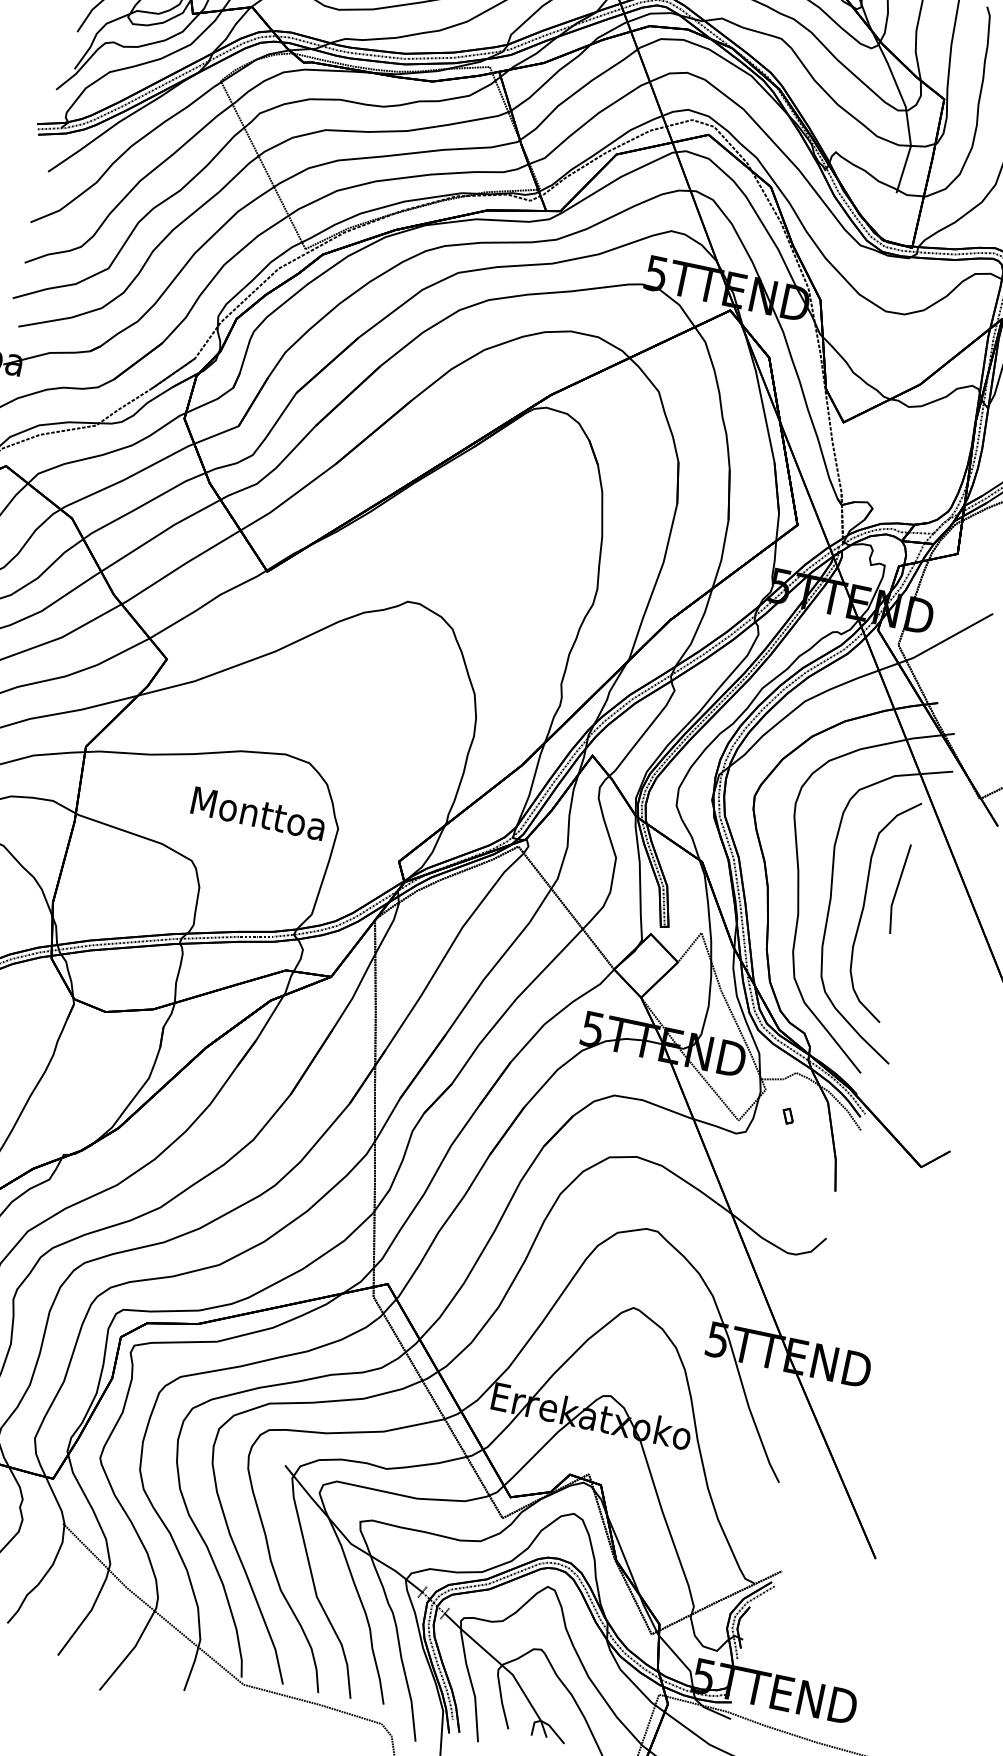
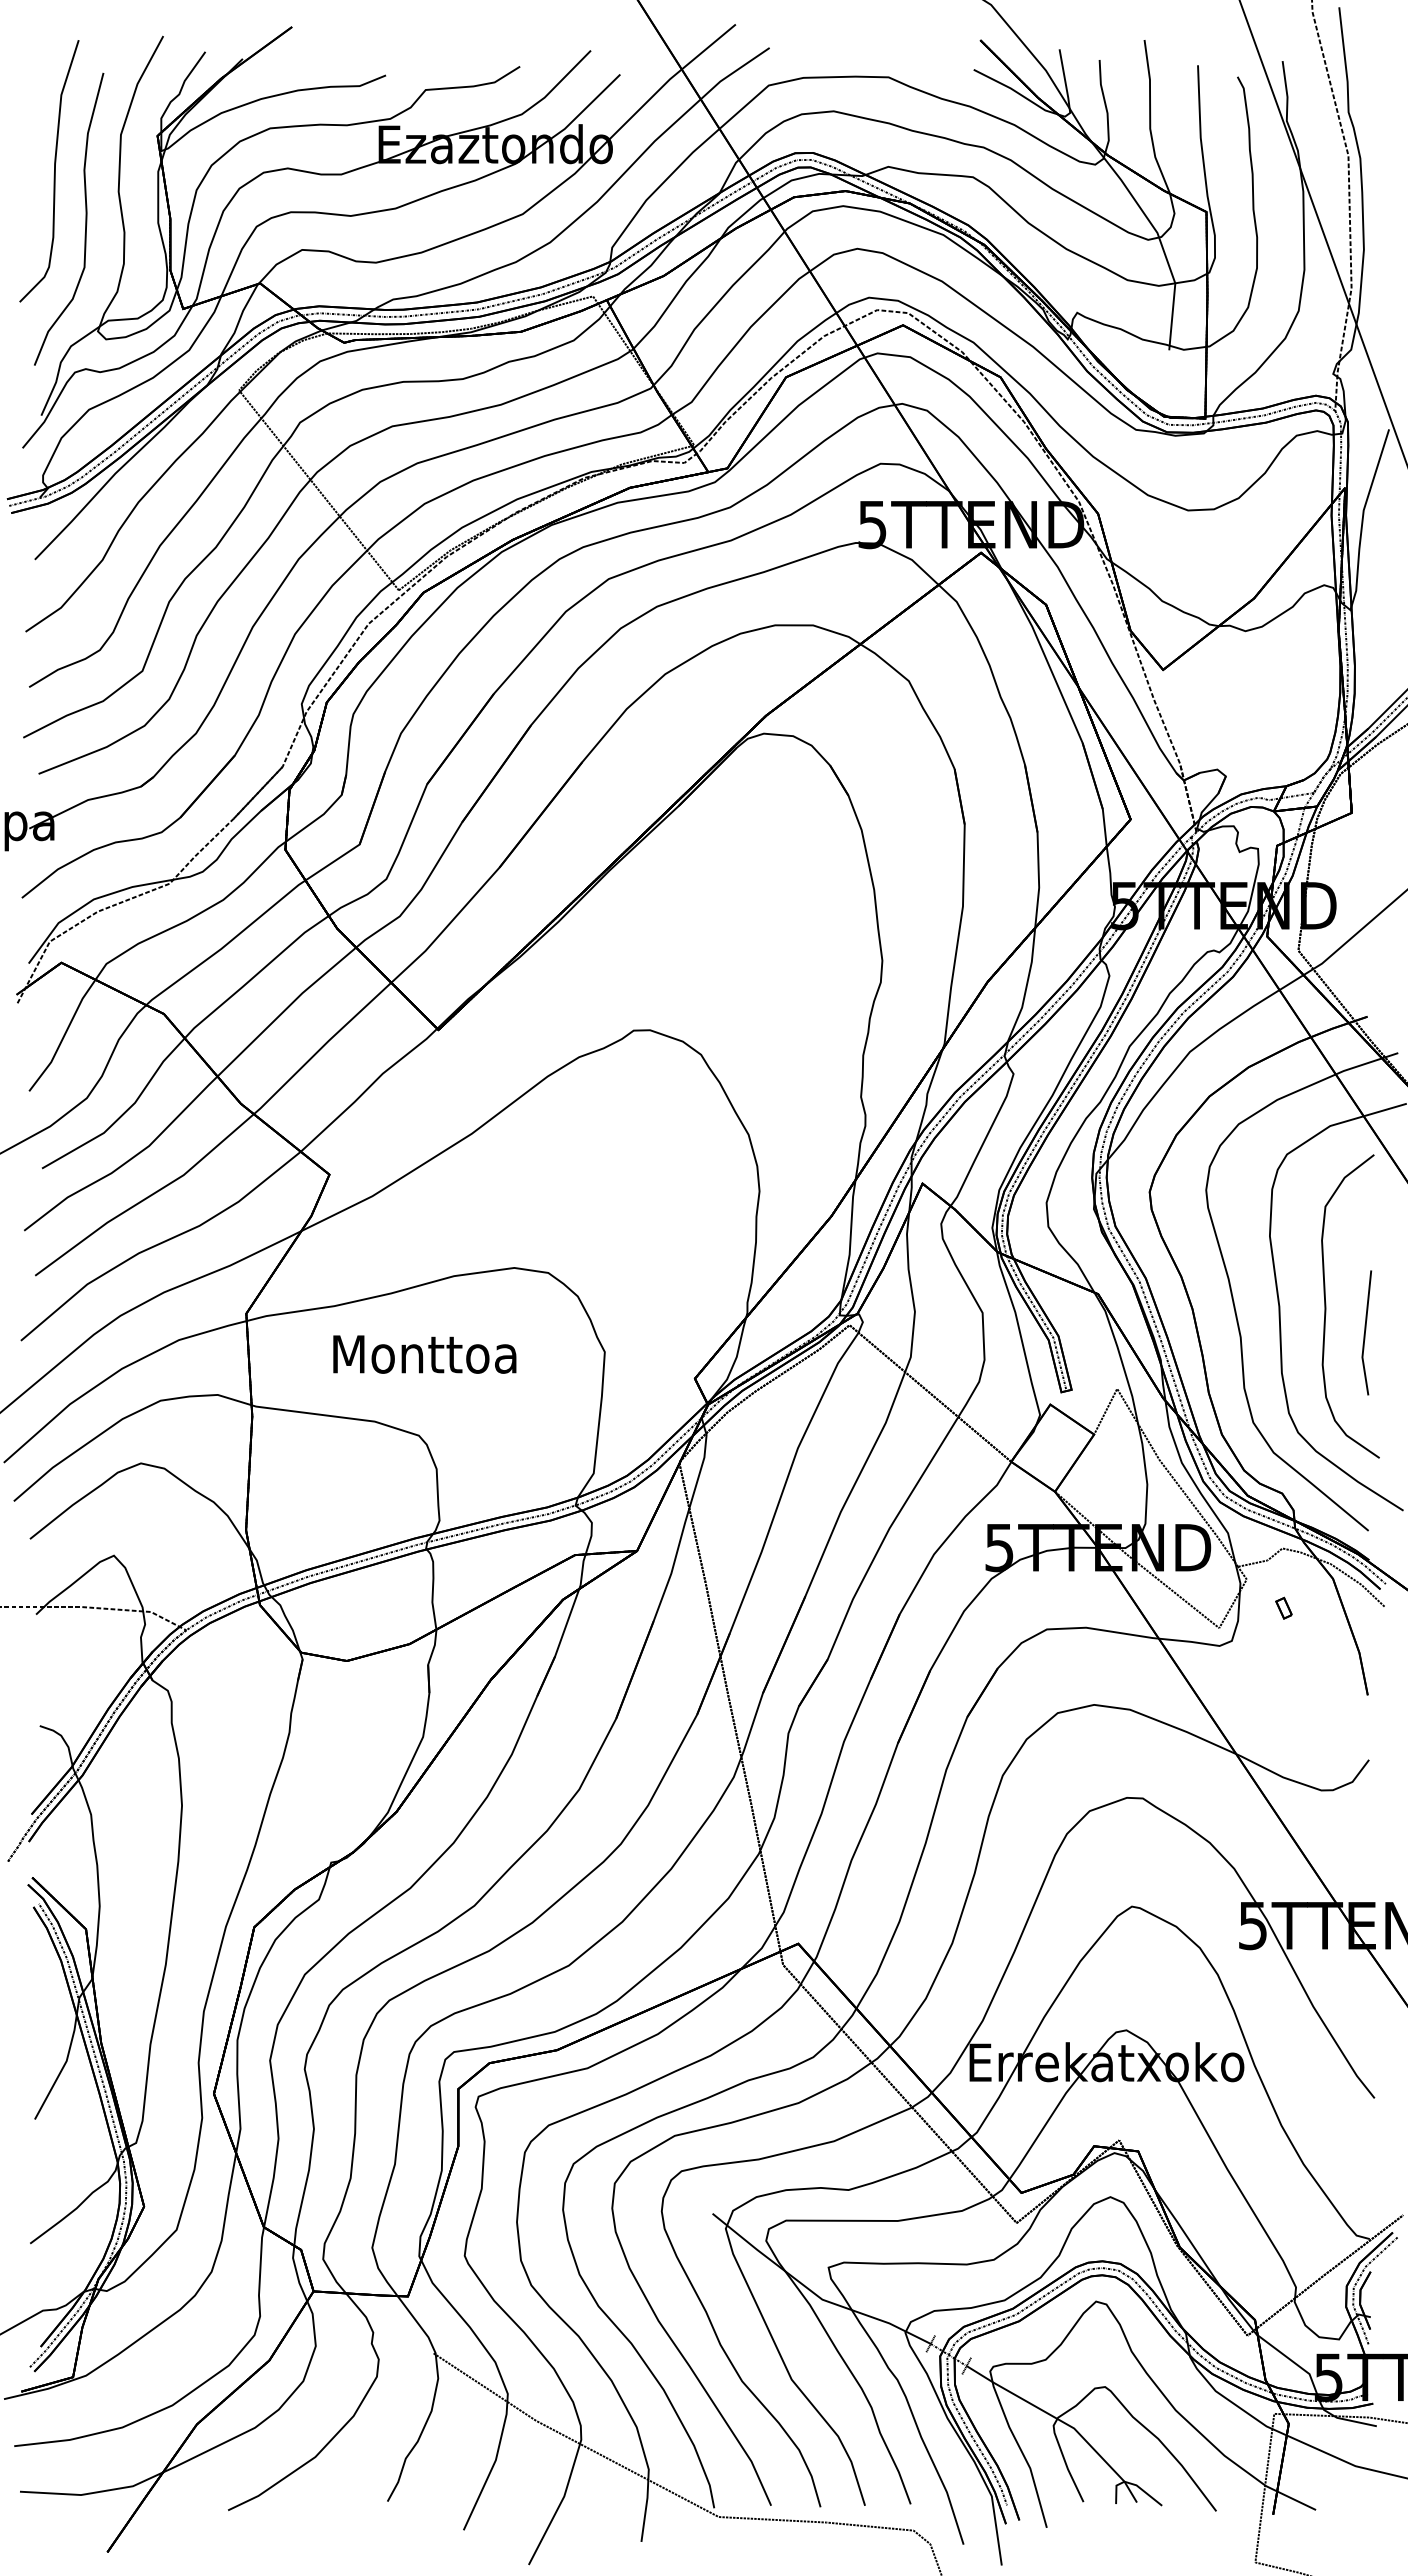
text: (258, 813) -> (424, 1354), moved
line: (897, 888) -> (1365, 1332), moved

